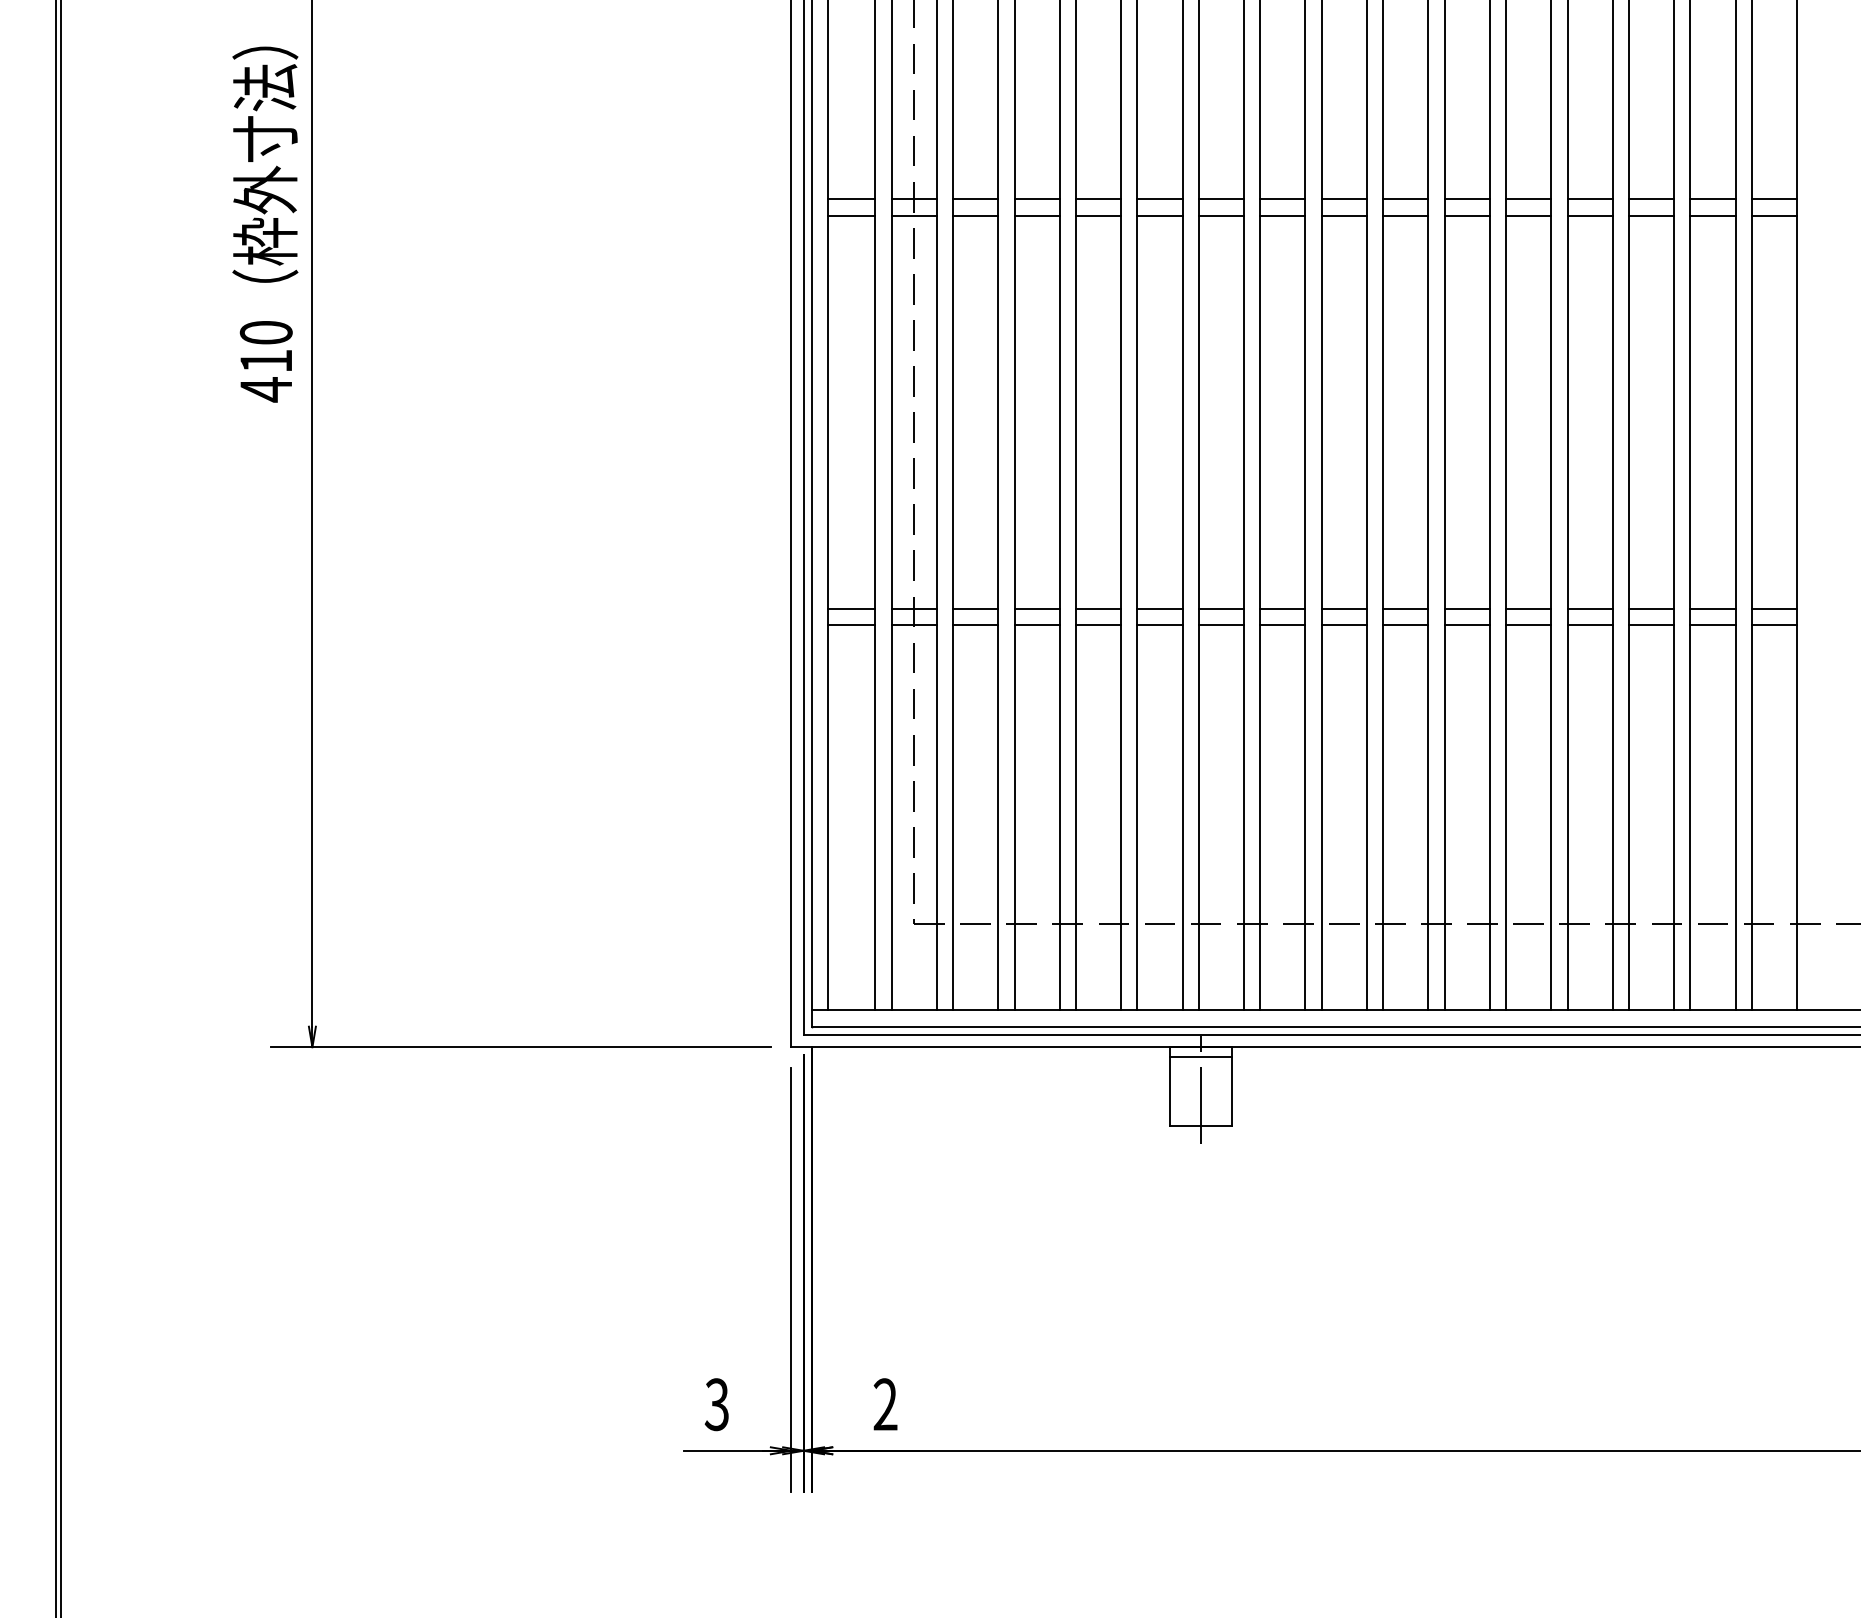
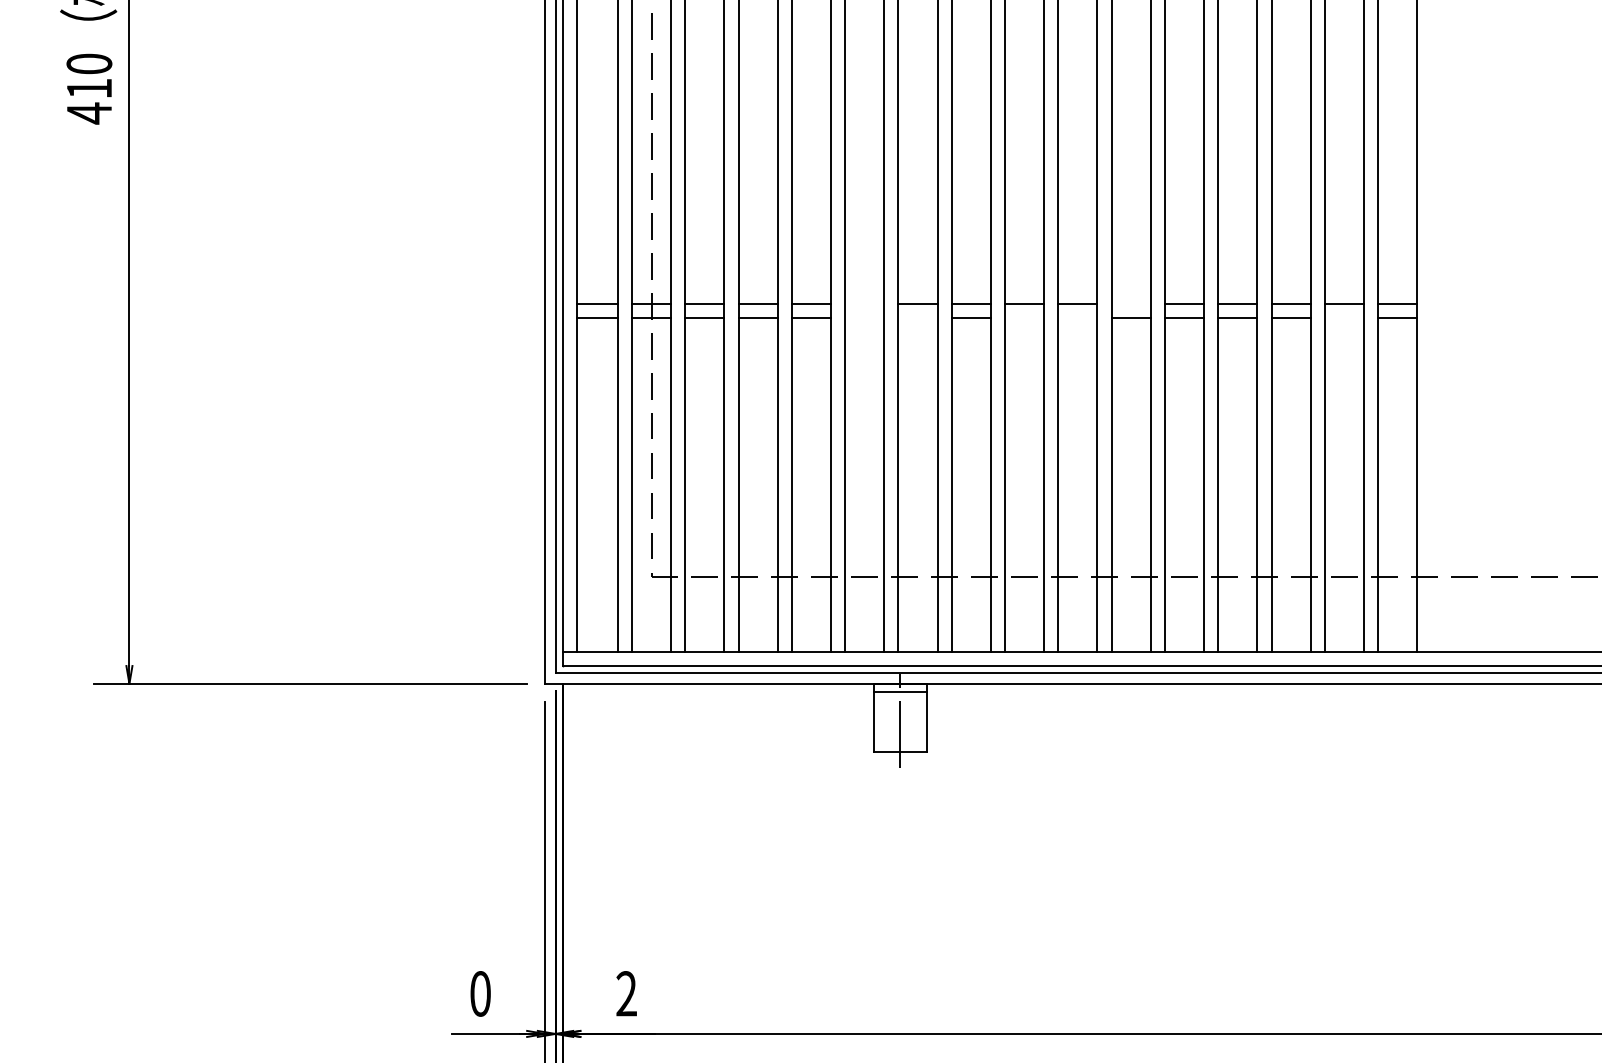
line: (1159, 608) -> (864, 303), removed
line: (1466, 608) -> (1130, 303), removed
line: (1159, 625) -> (864, 317), removed
line: (1220, 625) -> (917, 317), removed
line: (1343, 625) -> (1023, 317), removed
line: (1405, 625) -> (1077, 317), removed
line: (1712, 625) -> (1344, 317), removed
text: (716, 1404) -> (479, 993), 3 -> 0

